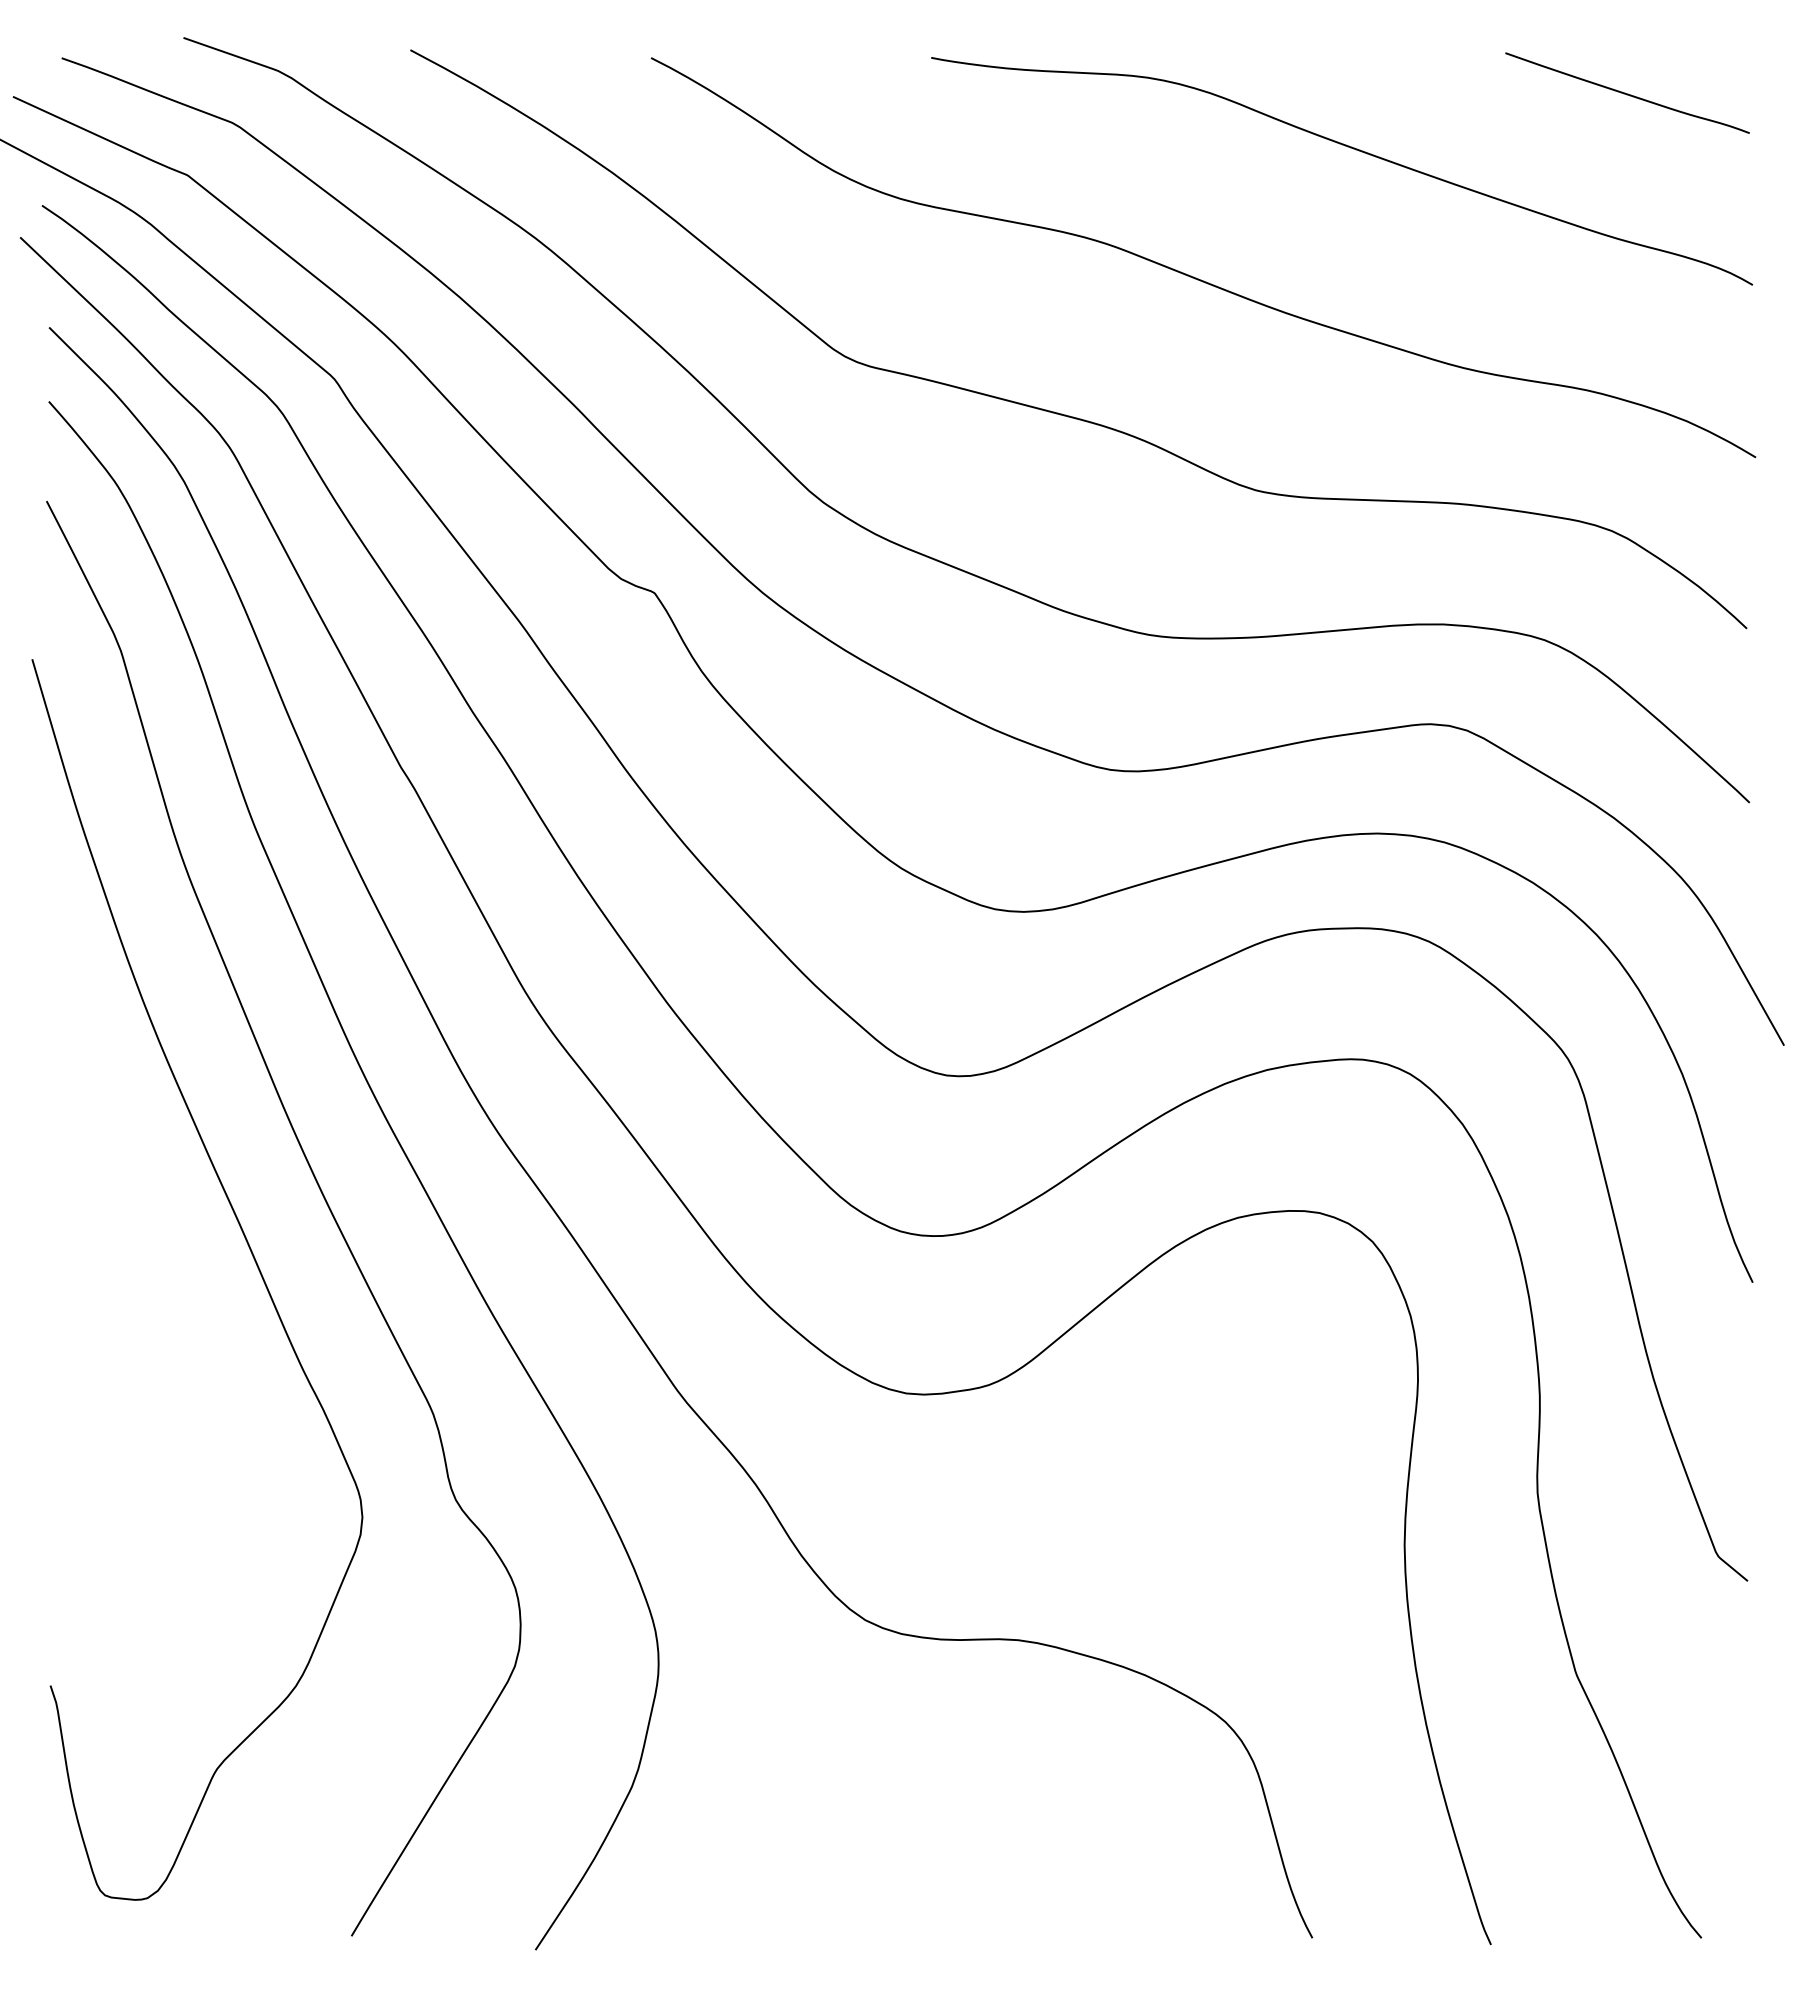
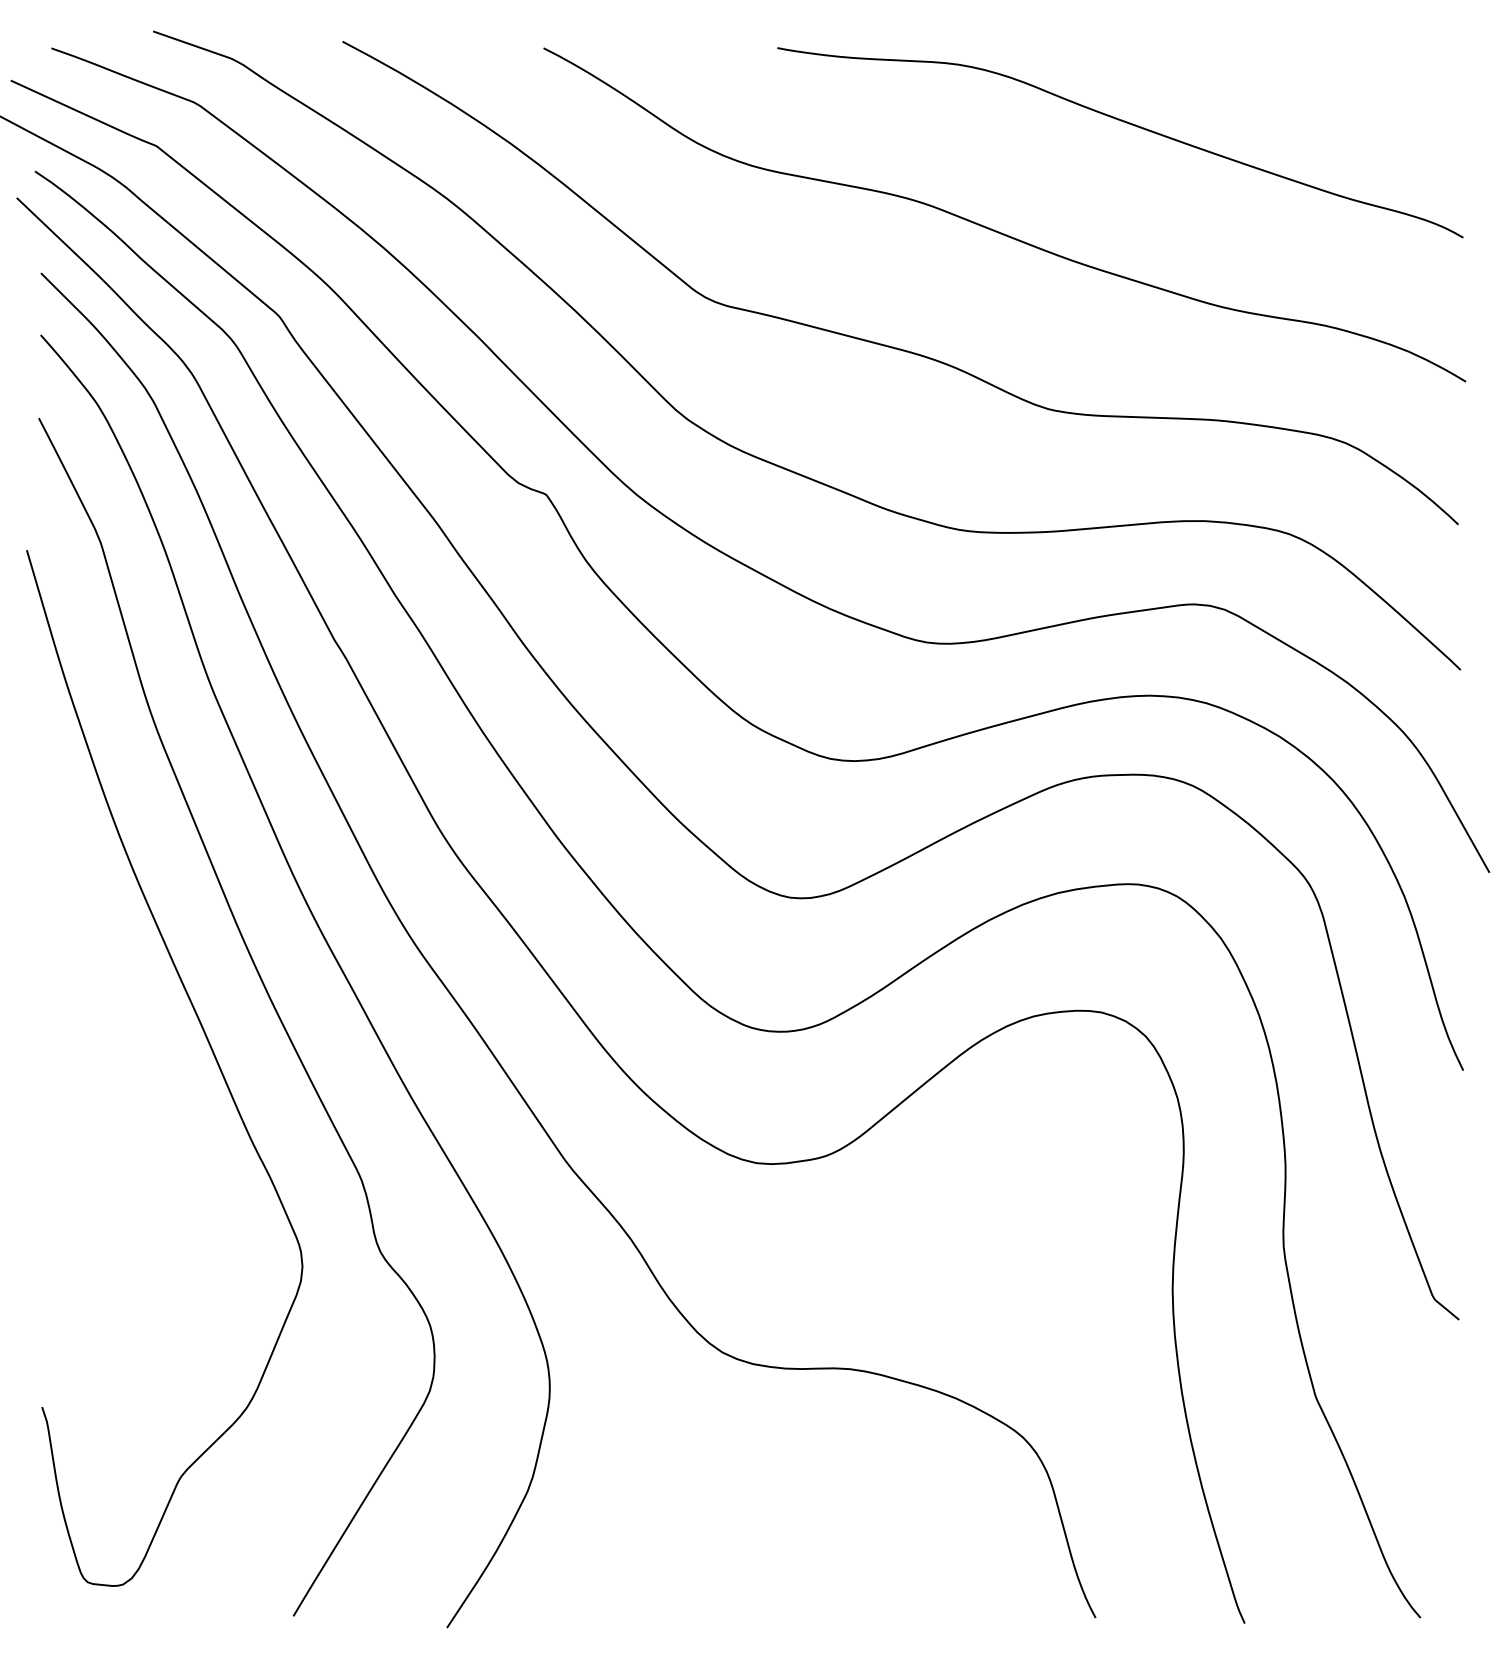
curve: (1627, 93) -> (1358, 77), removed

